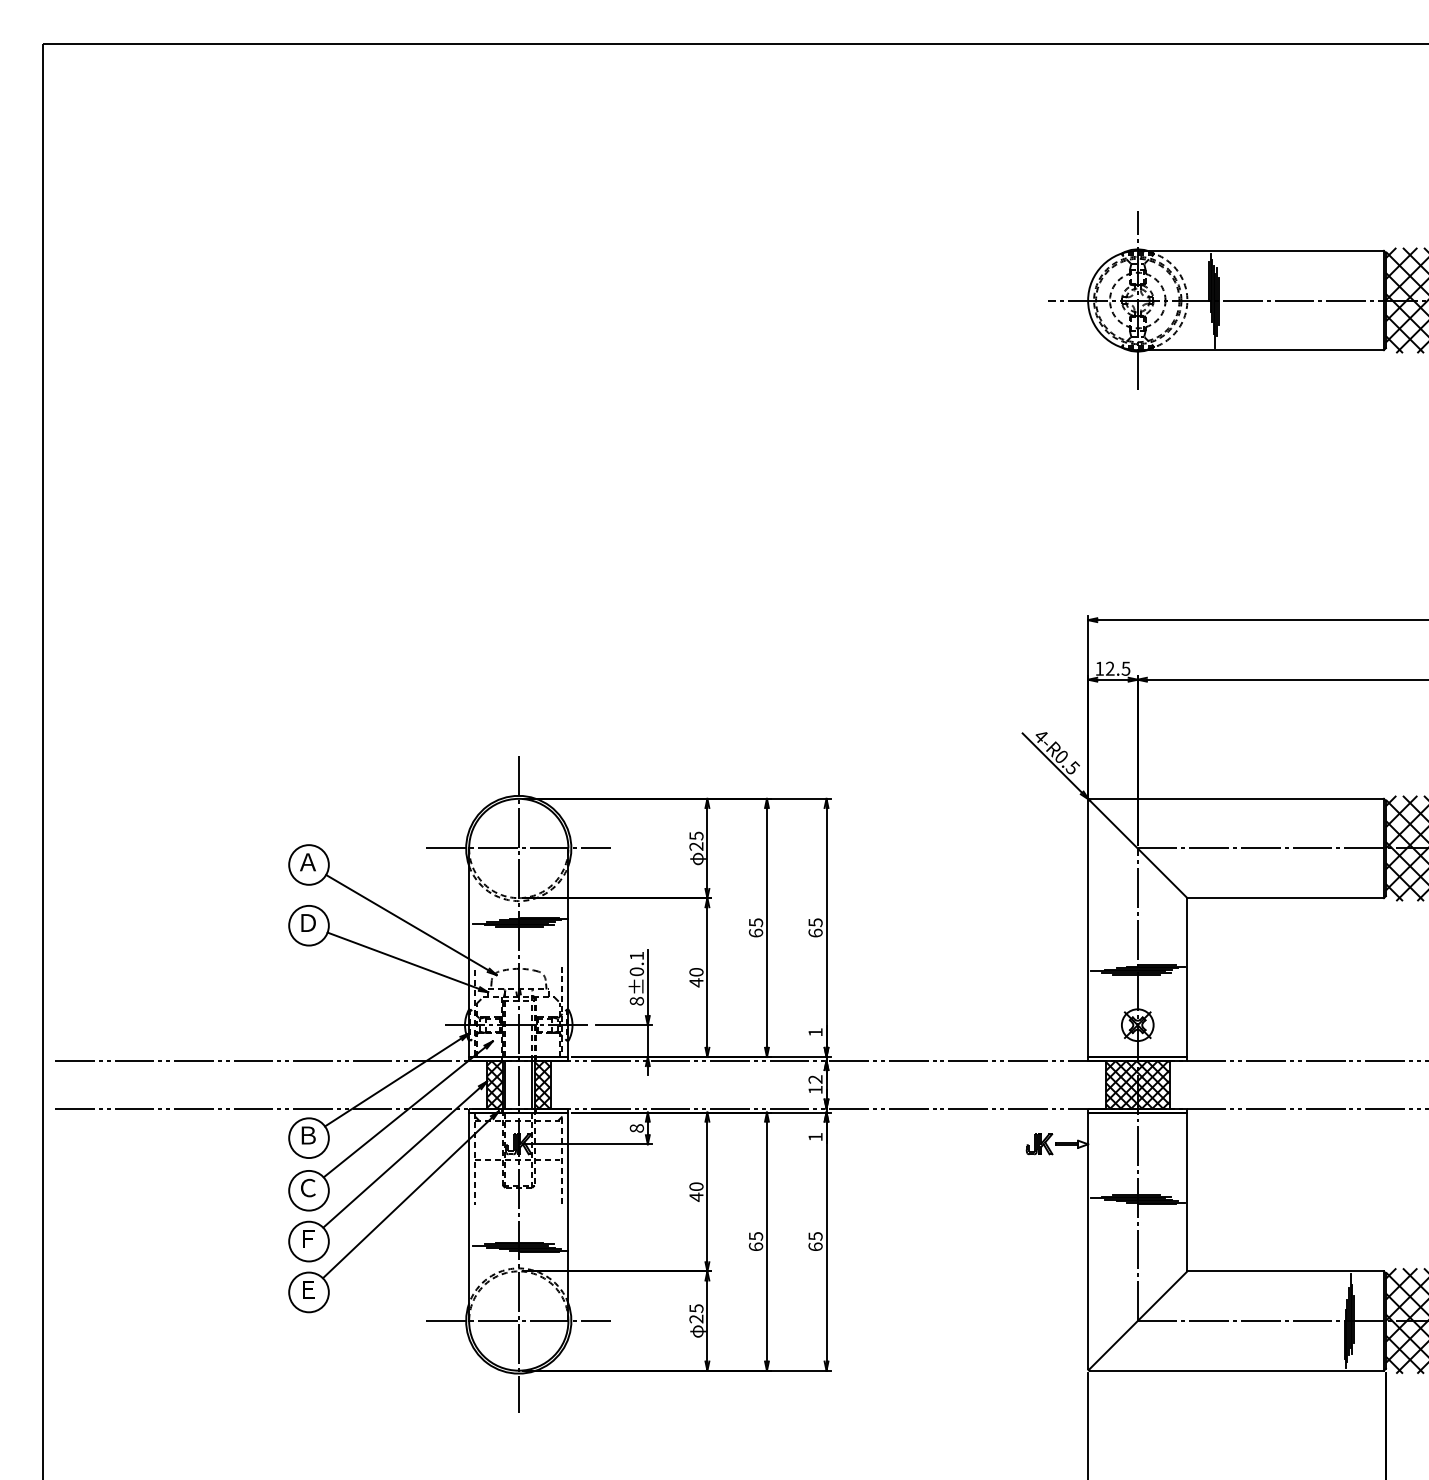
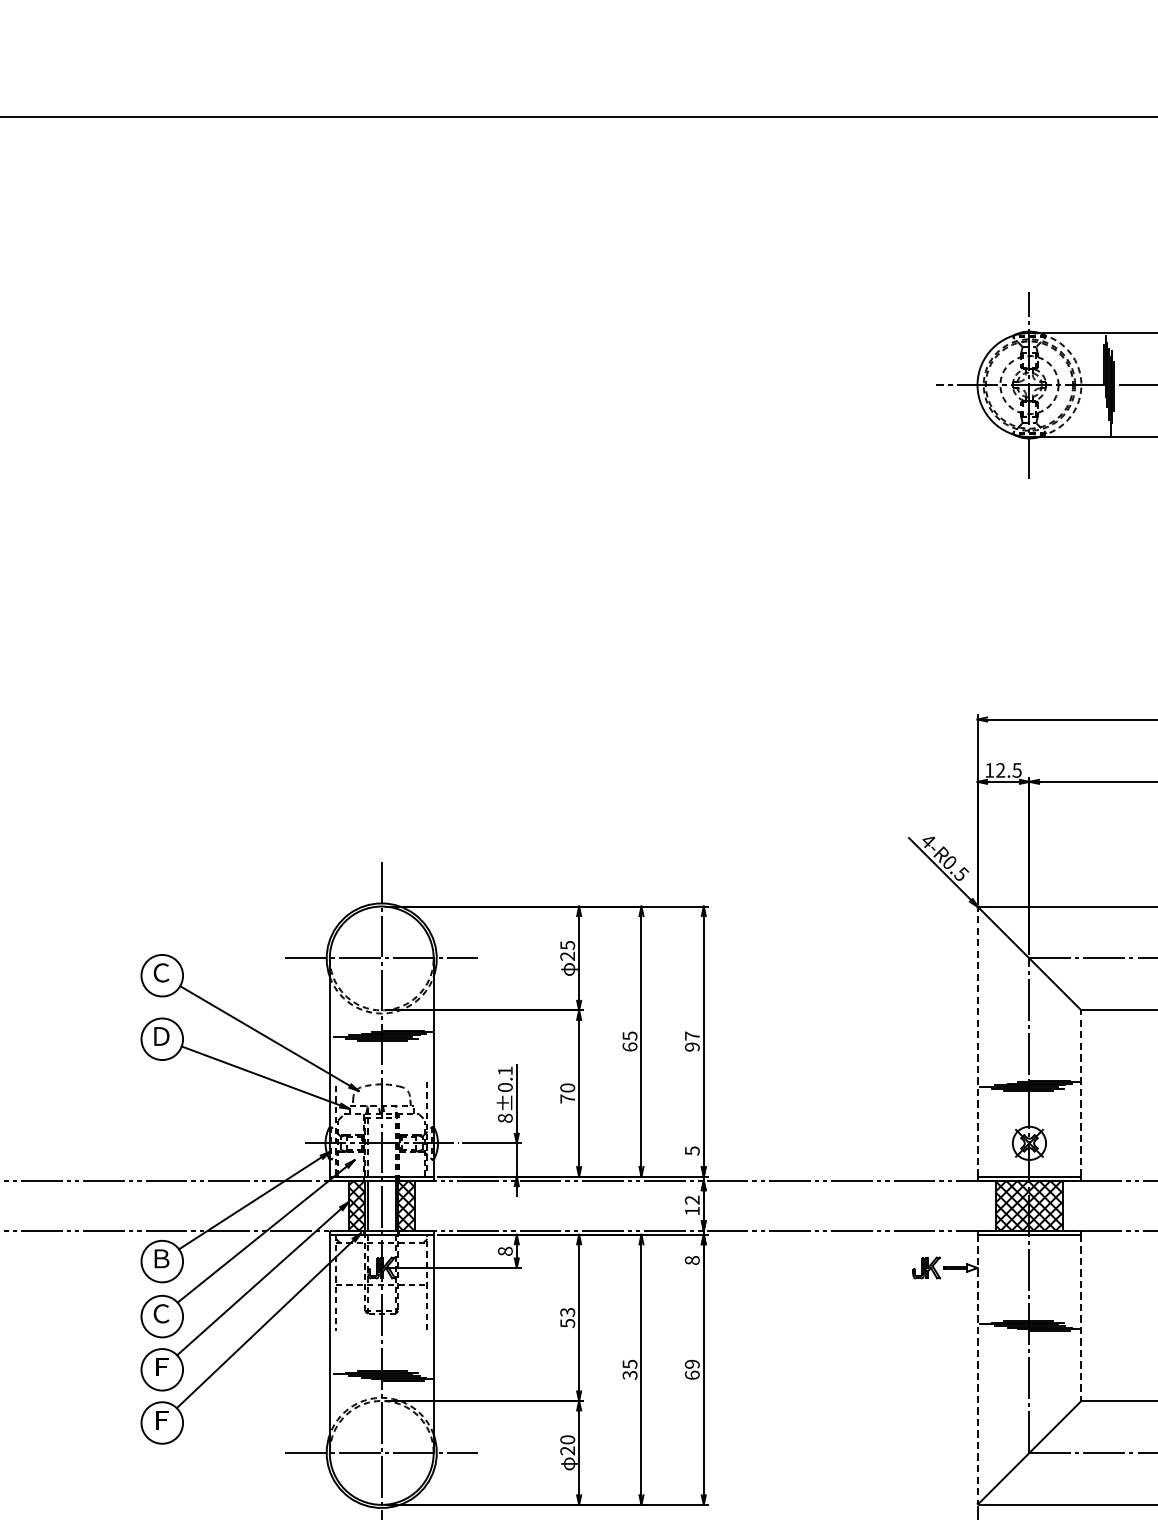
text: (307, 862) -> (160, 973), Ａ -> Ｃ
text: (815, 927) -> (692, 1041), 65 -> 97
line: (1088, 928) -> (977, 1042), solid -> dashed
line: (1187, 977) -> (1081, 1093), solid -> dashed
text: (696, 982) -> (567, 1098), 40 -> 70
text: (815, 1032) -> (692, 1151), 1 -> 5
text: (815, 1136) -> (692, 1259), 1 -> 8
text: (696, 1191) -> (567, 1317), 40 -> 53
line: (1187, 1192) -> (1081, 1318), solid -> dashed
text: (815, 1236) -> (692, 1364), 65 -> 69
line: (1088, 1241) -> (977, 1369), solid -> dashed
text: (755, 1246) -> (629, 1374), 65 -> 35
text: (309, 1289) -> (162, 1419), Ｅ -> Ｆ
text: (696, 1308) -> (567, 1439), 25 -> 20

